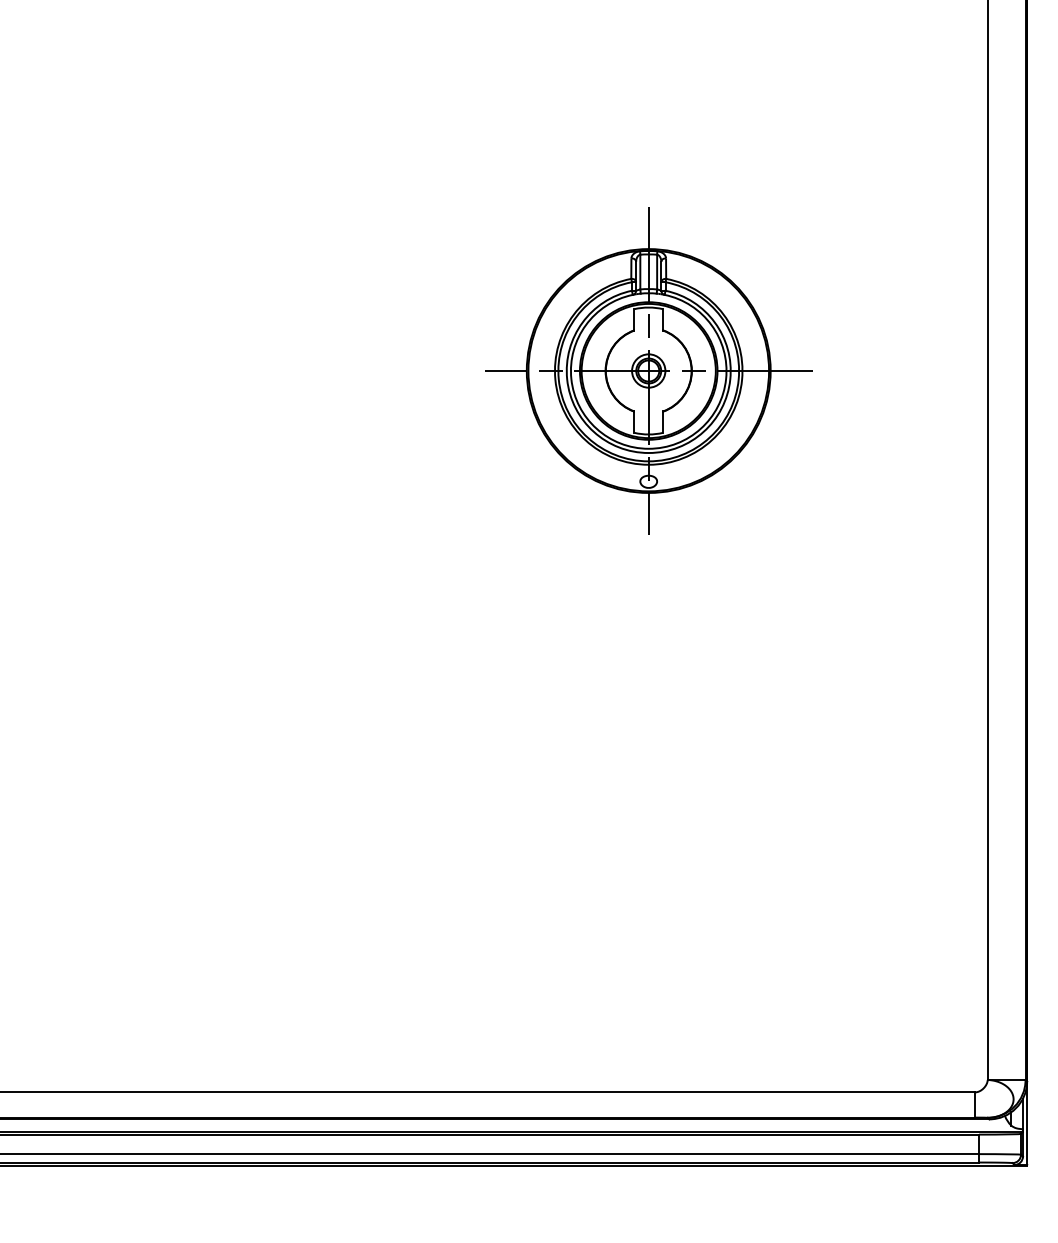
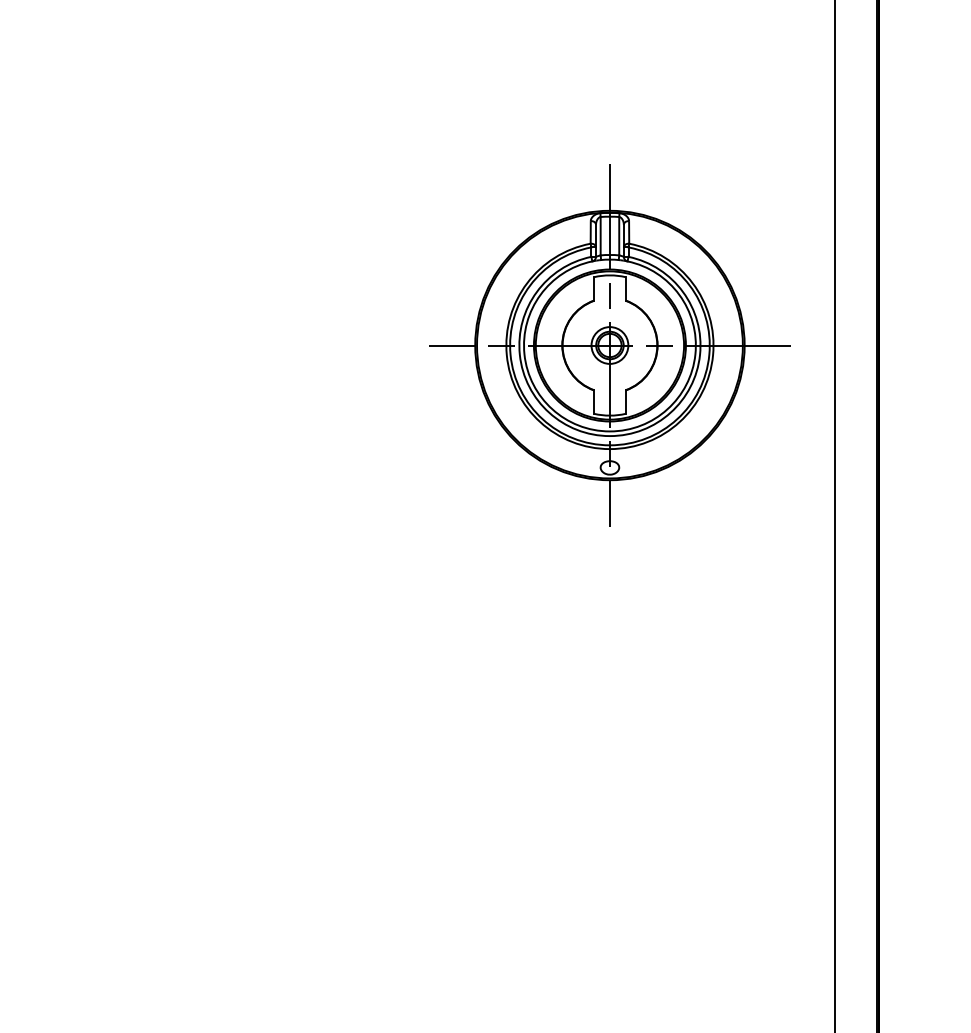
part: (648, 370) -> (609, 344), moved

